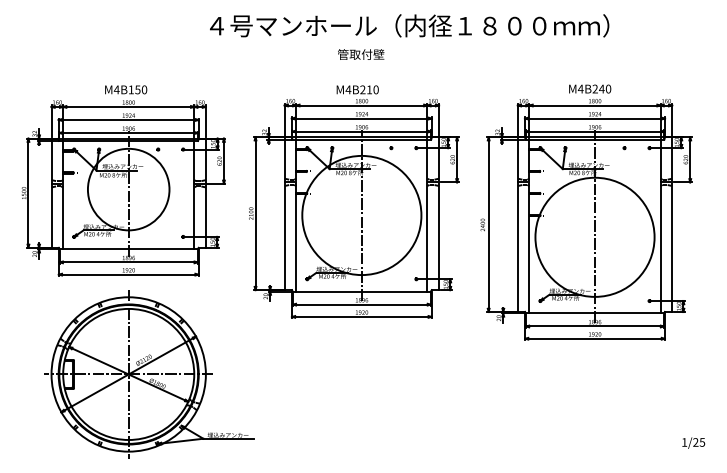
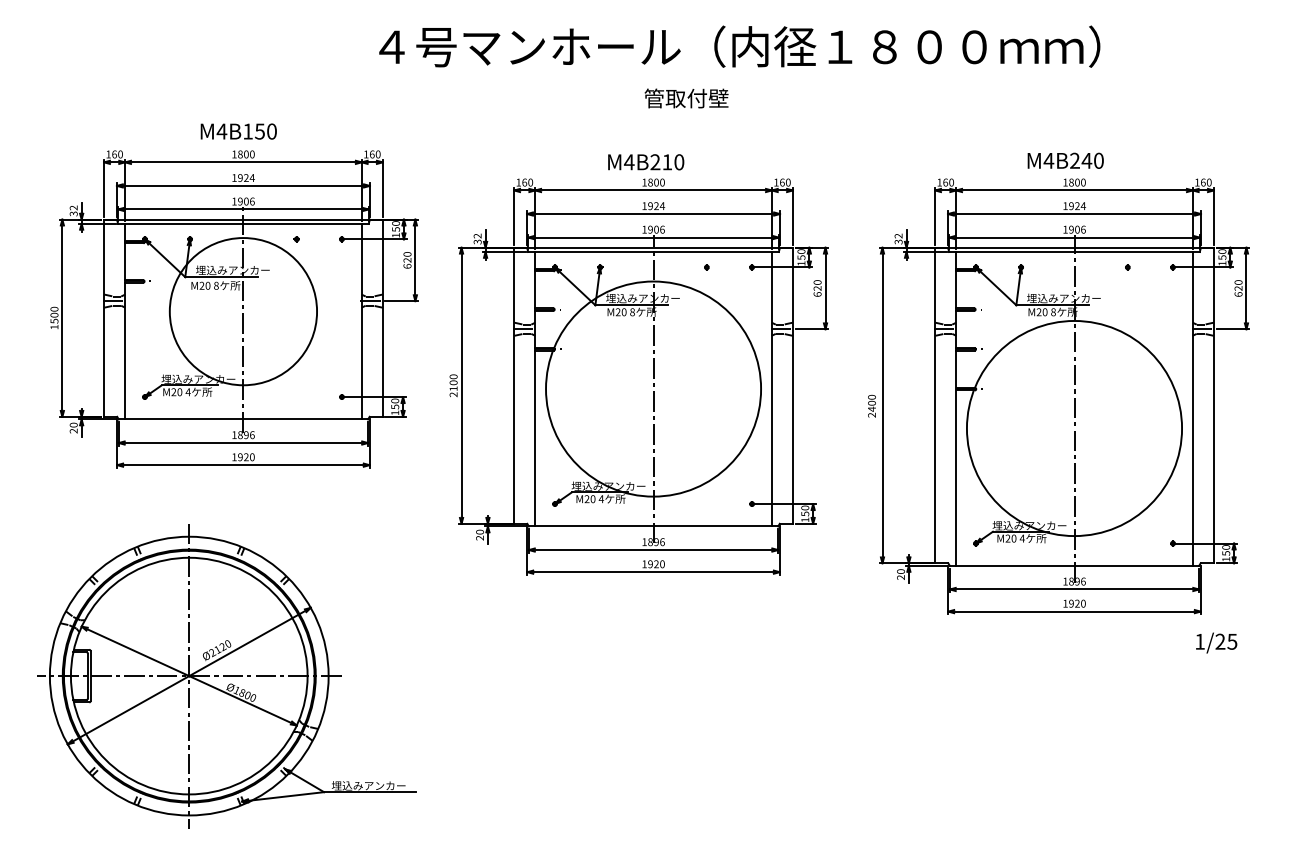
text: (361, 54) -> (687, 98), moved
part: (123, 180) -> (234, 295), moved
part: (149, 374) -> (226, 676), moved
text: (693, 442) -> (1216, 641), moved

